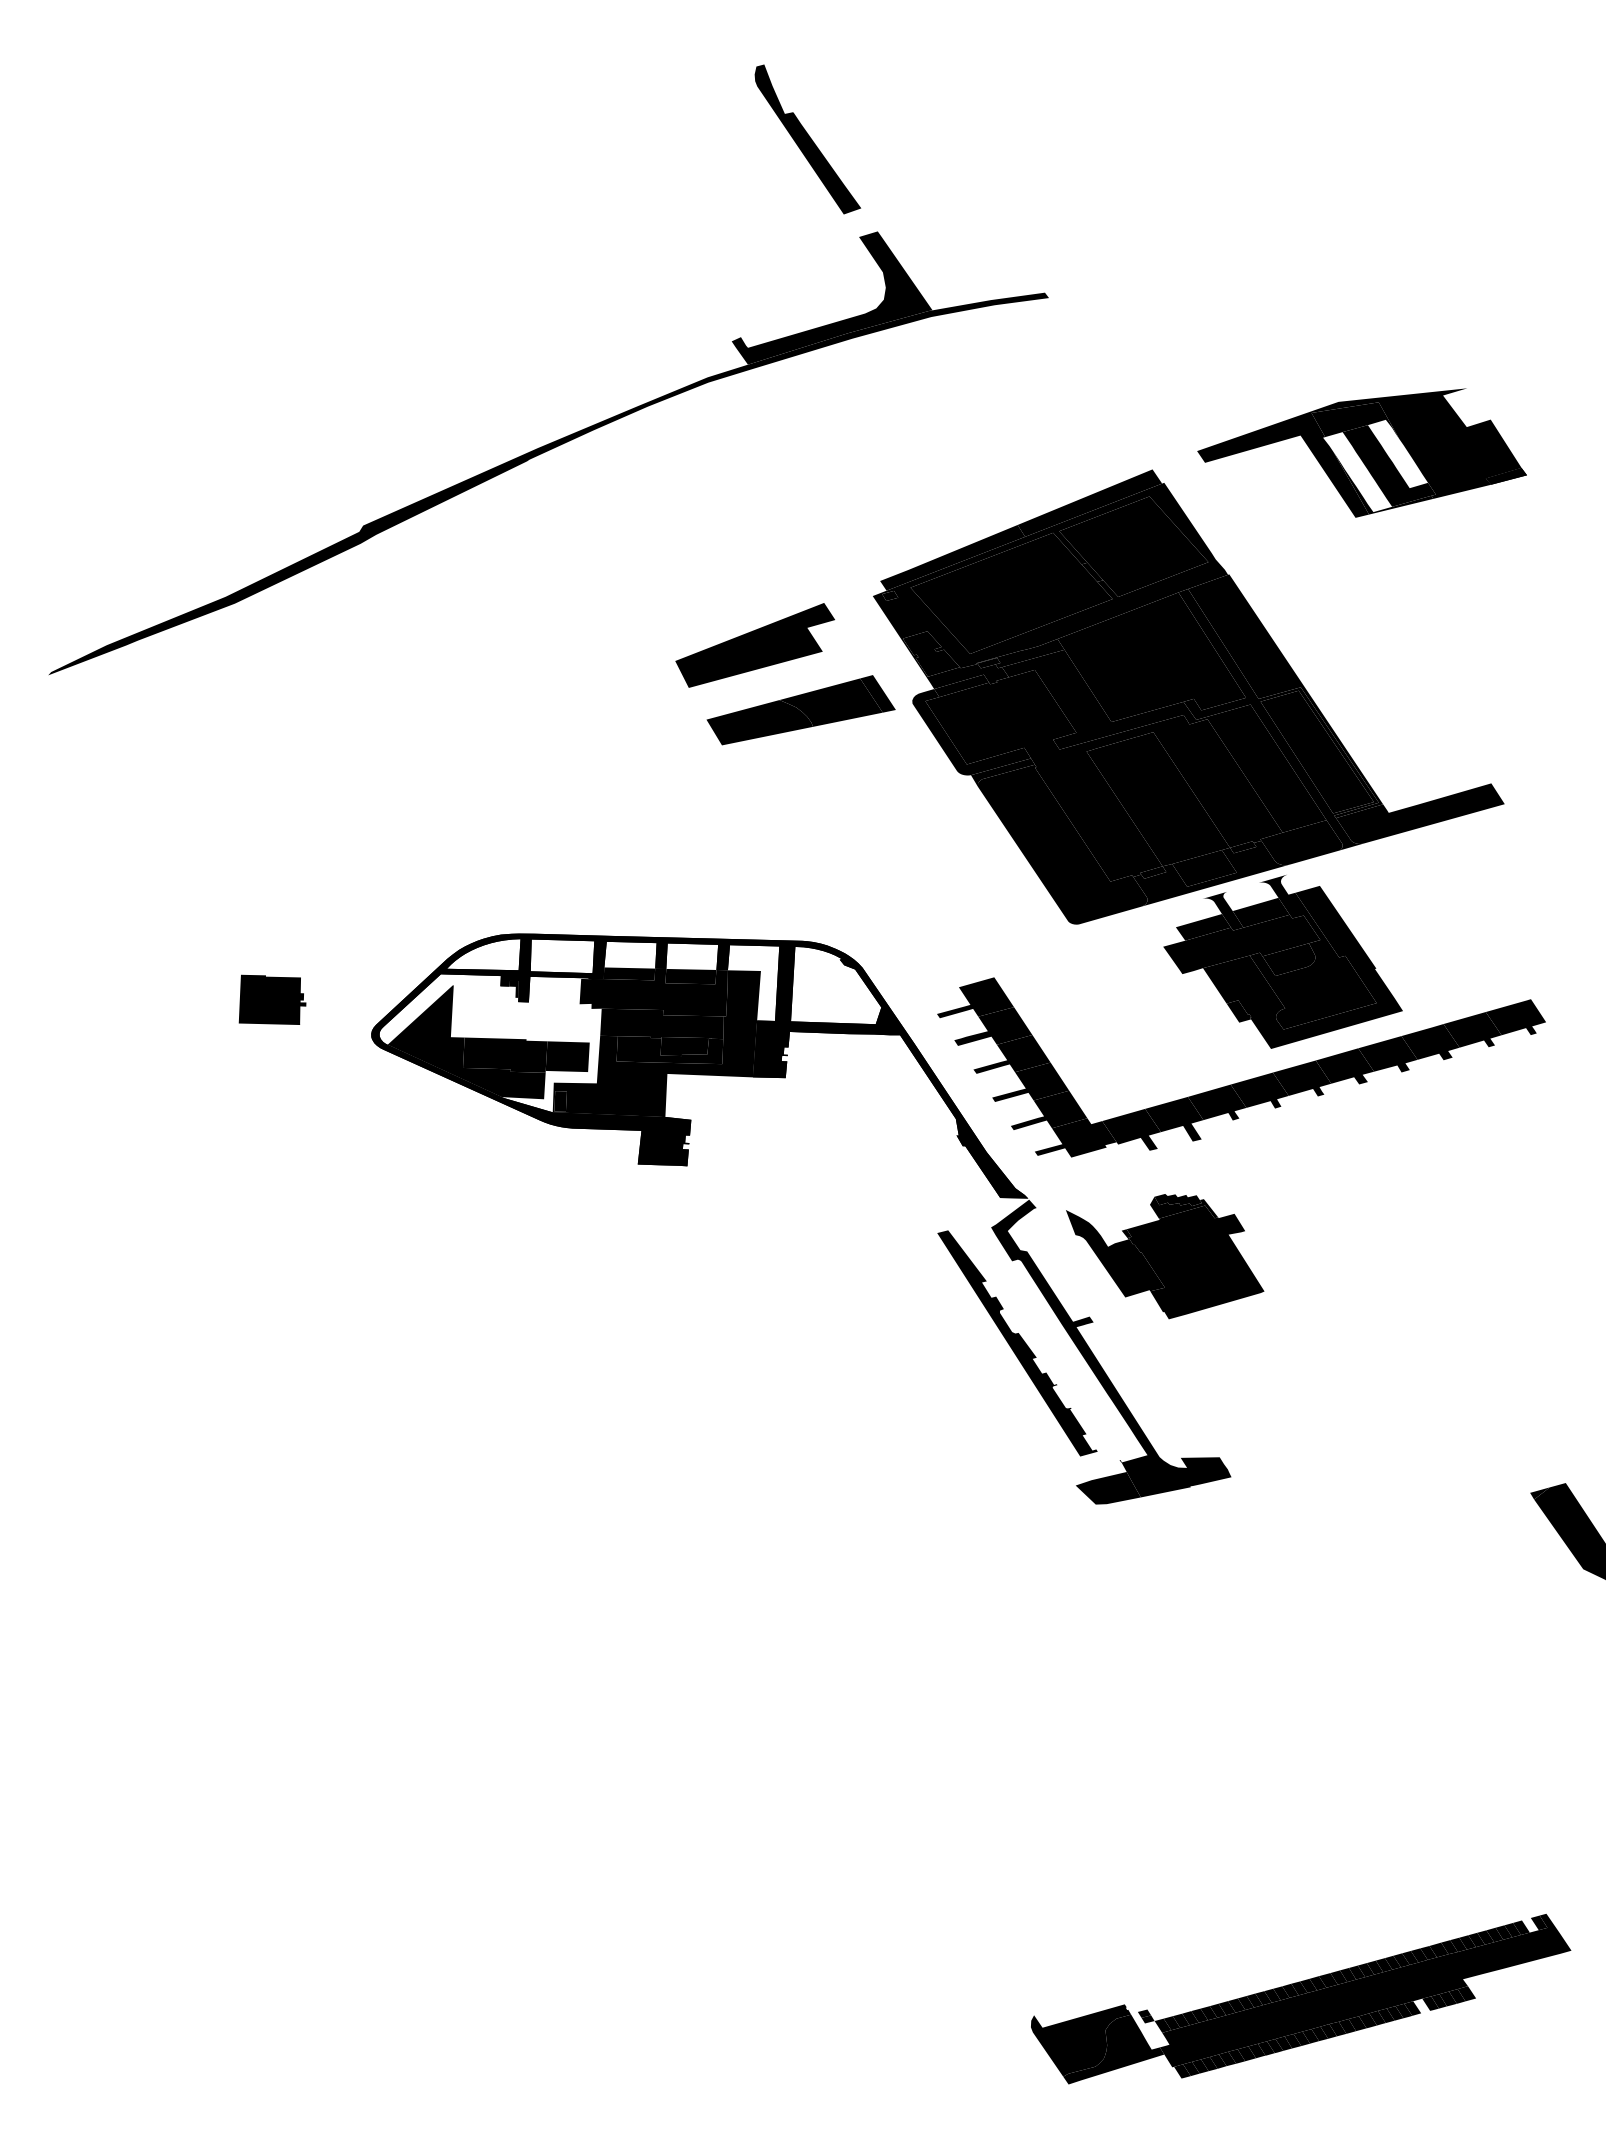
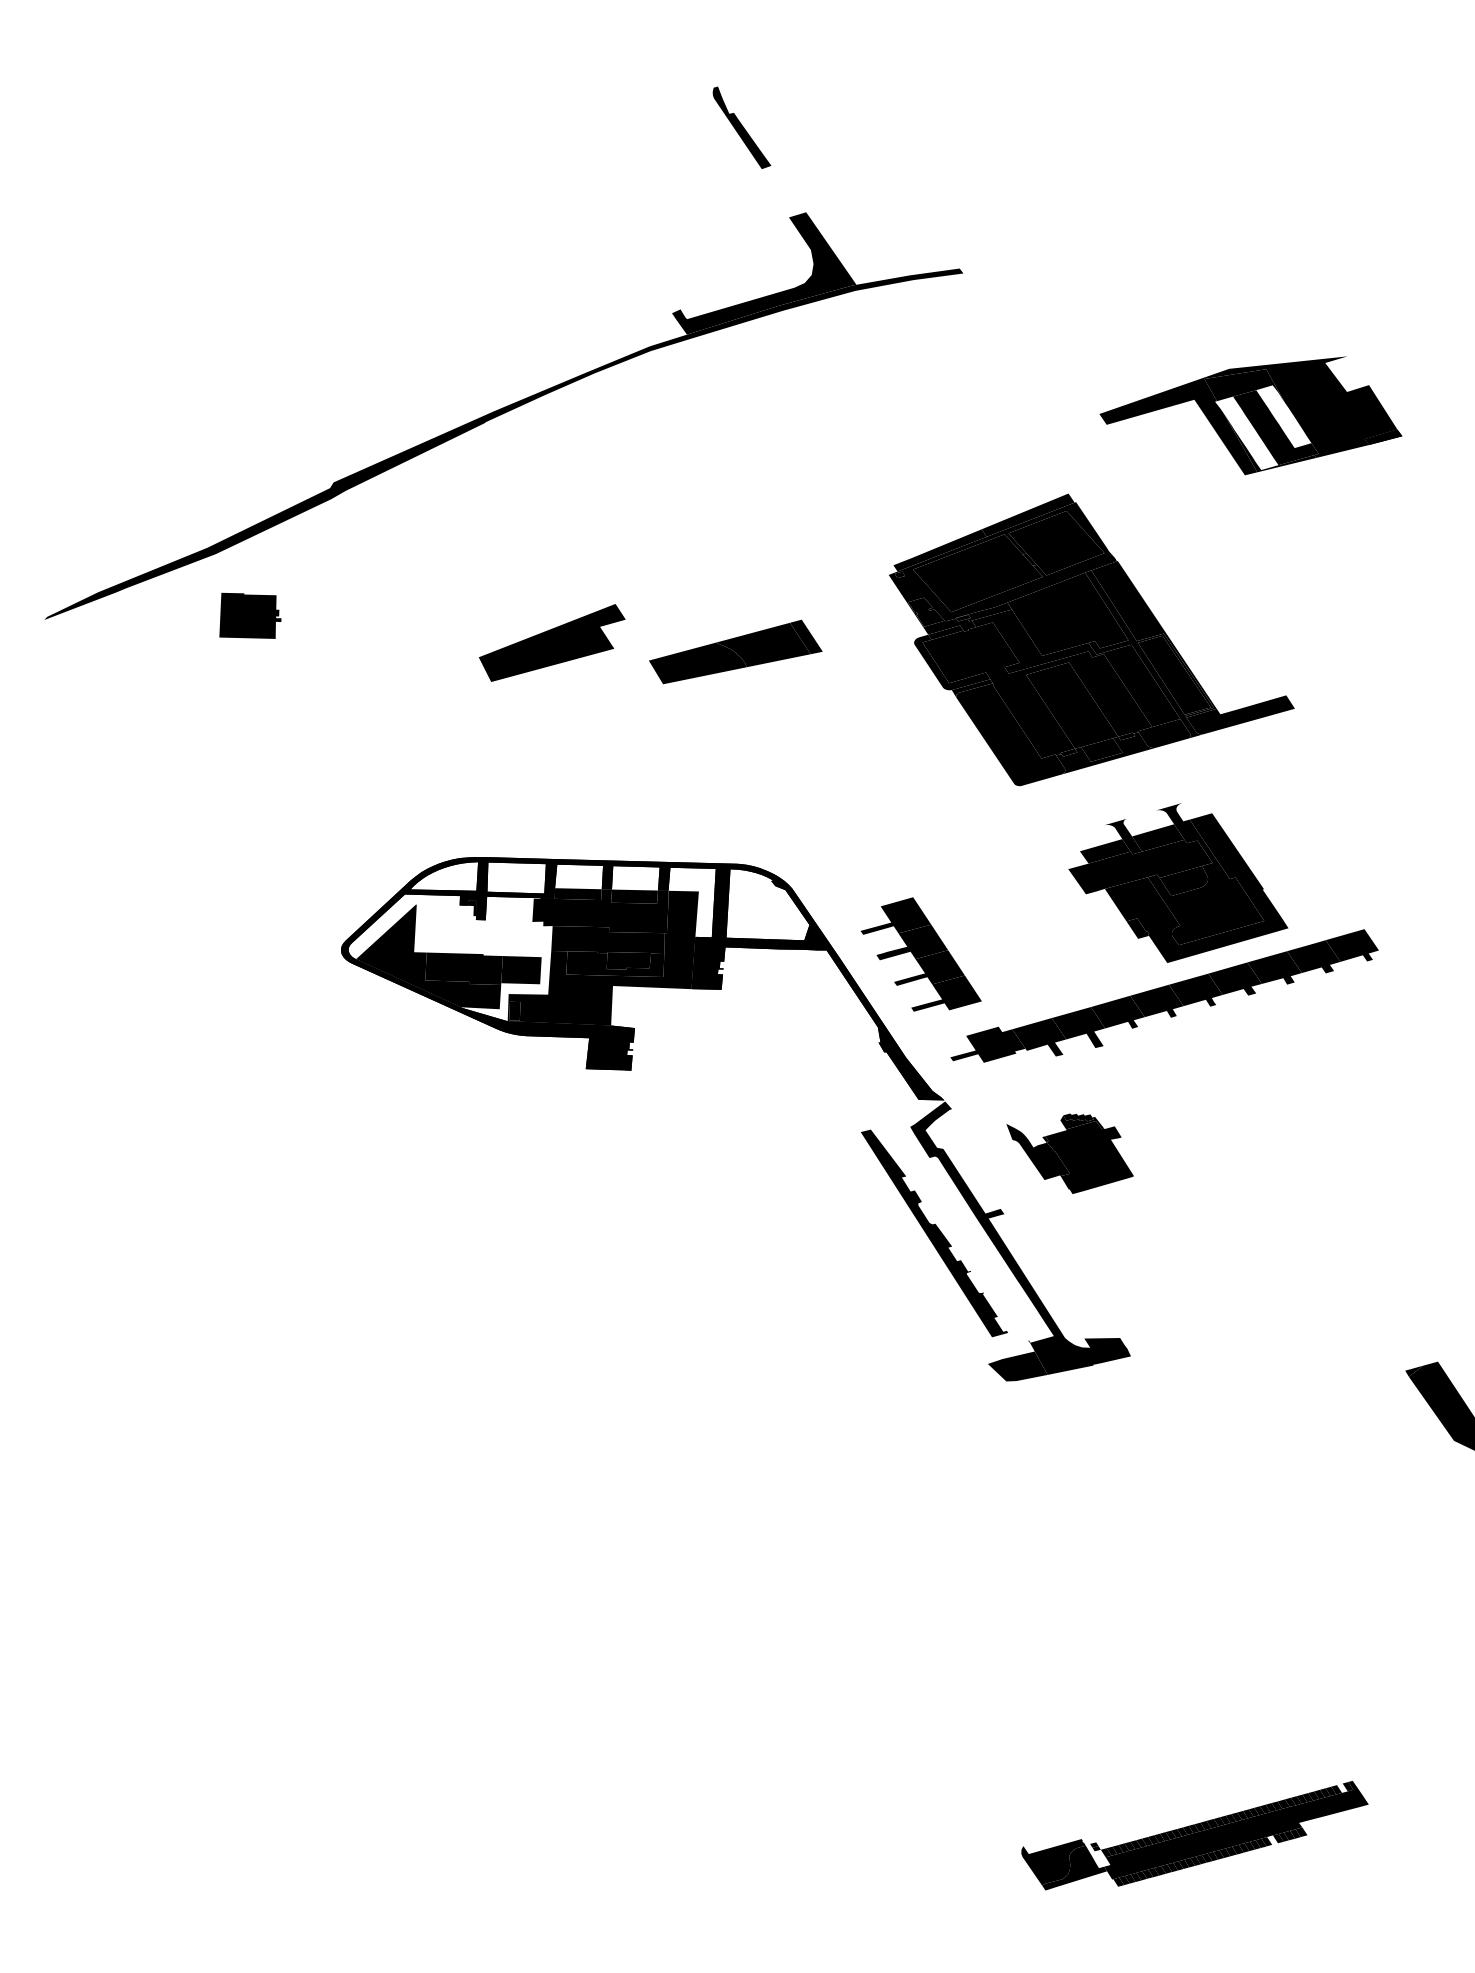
part: (807, 139) -> (741, 127), size x0.6
part: (755, 645) -> (552, 643), moved
part: (1188, 696) -> (1091, 639), size x0.7
part: (272, 999) -> (250, 615), moved
fill: (1515, 1017) -> (1391, 934), removed
fill: (1048, 1110) -> (962, 1019), removed
part: (1165, 1256) -> (1070, 1153), size x0.7
part: (1301, 1999) -> (1195, 1835), size x0.7

